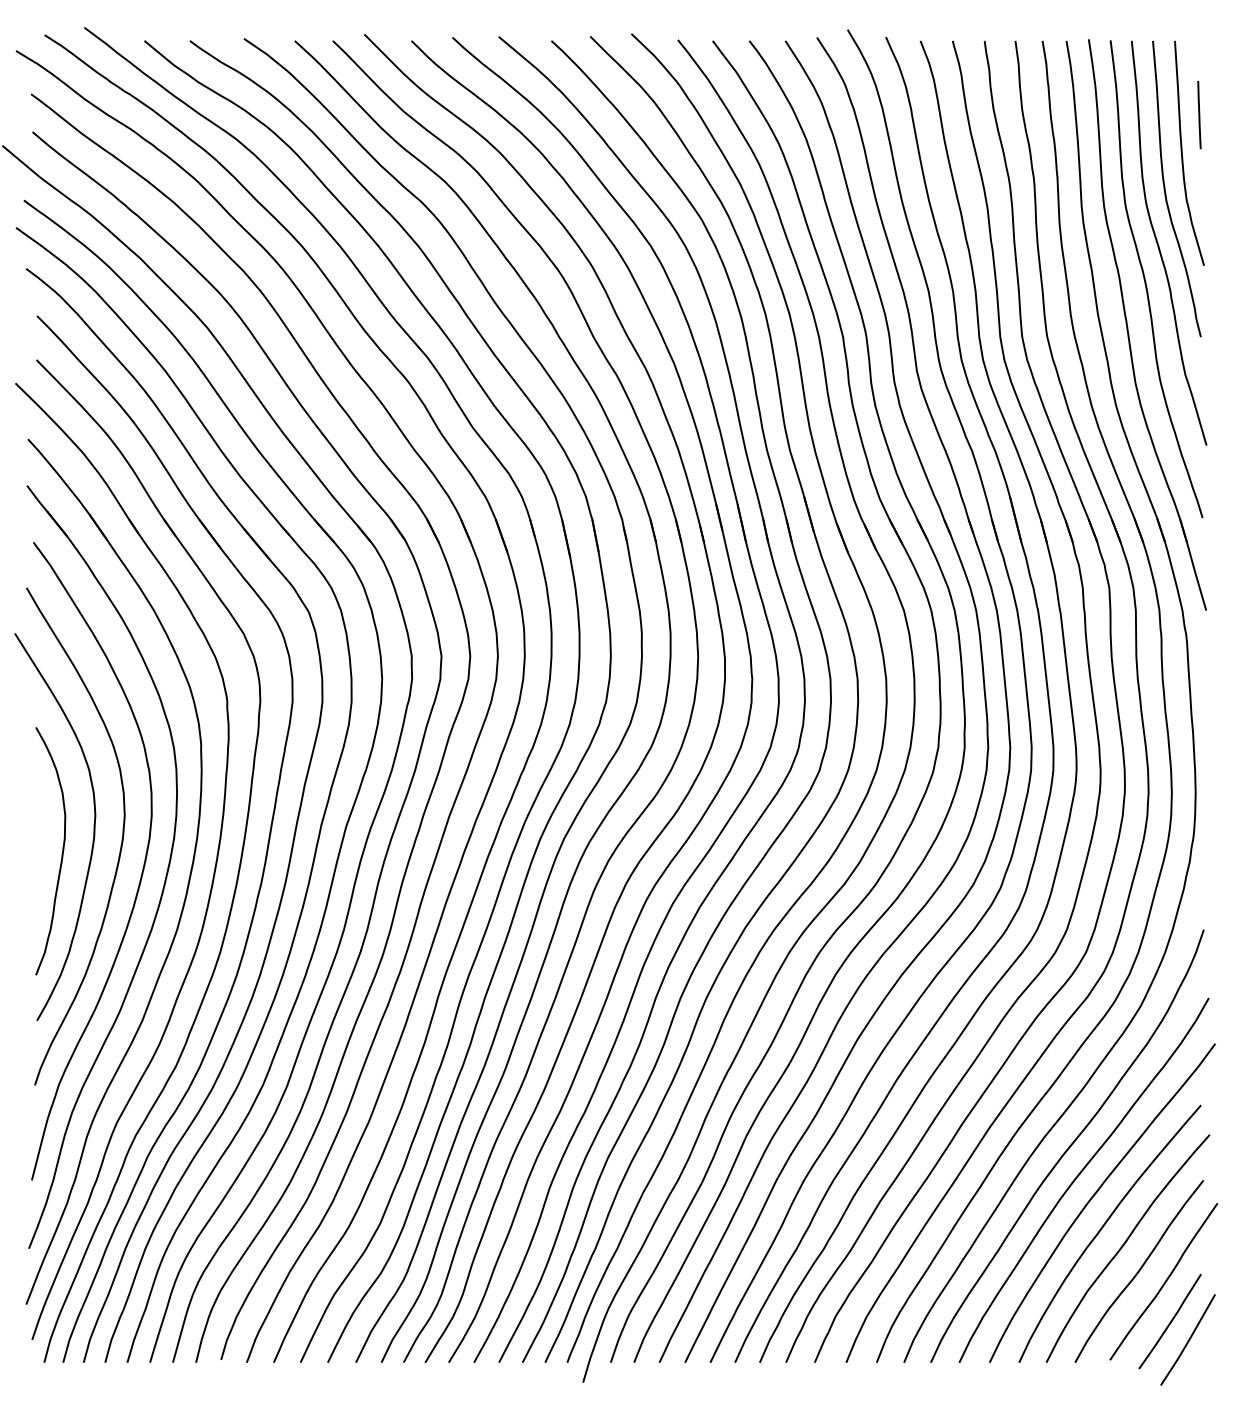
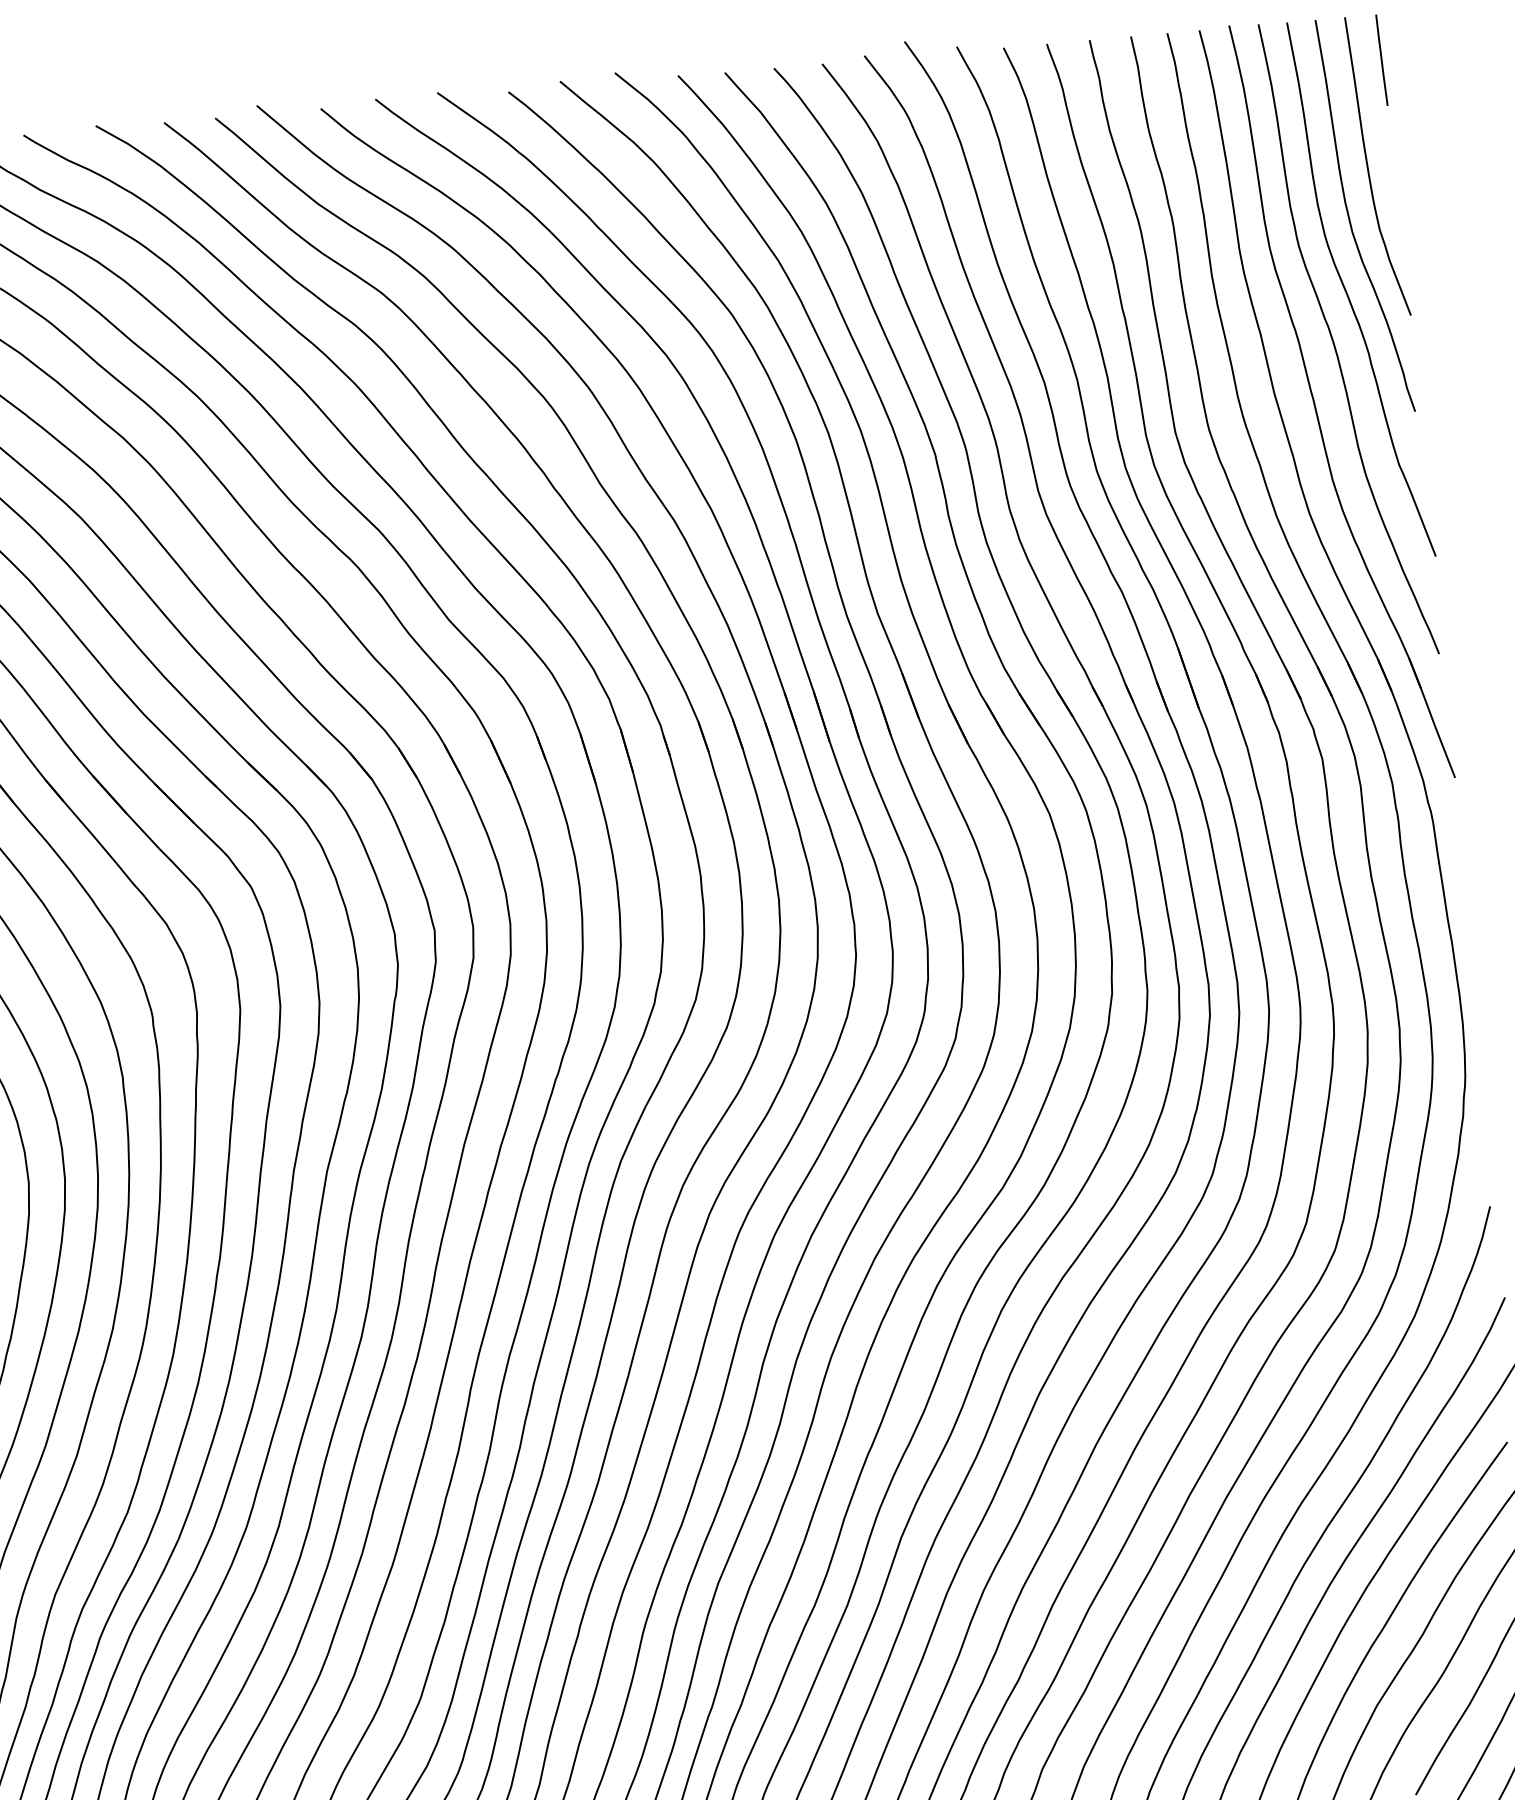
line: (1199, 114) -> (1381, 59), moved

